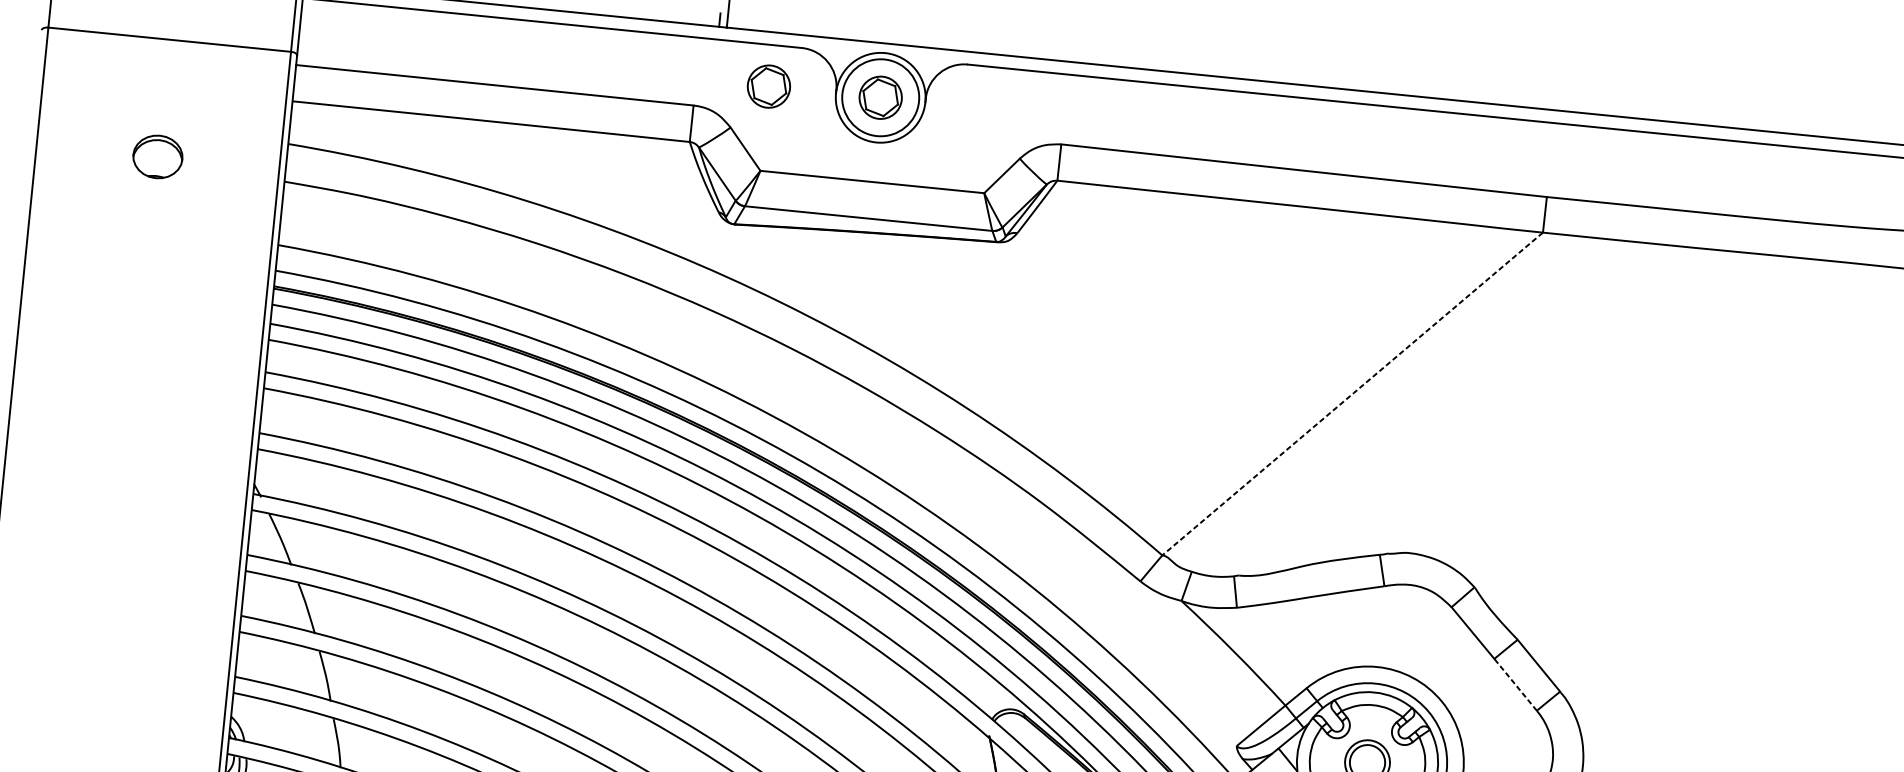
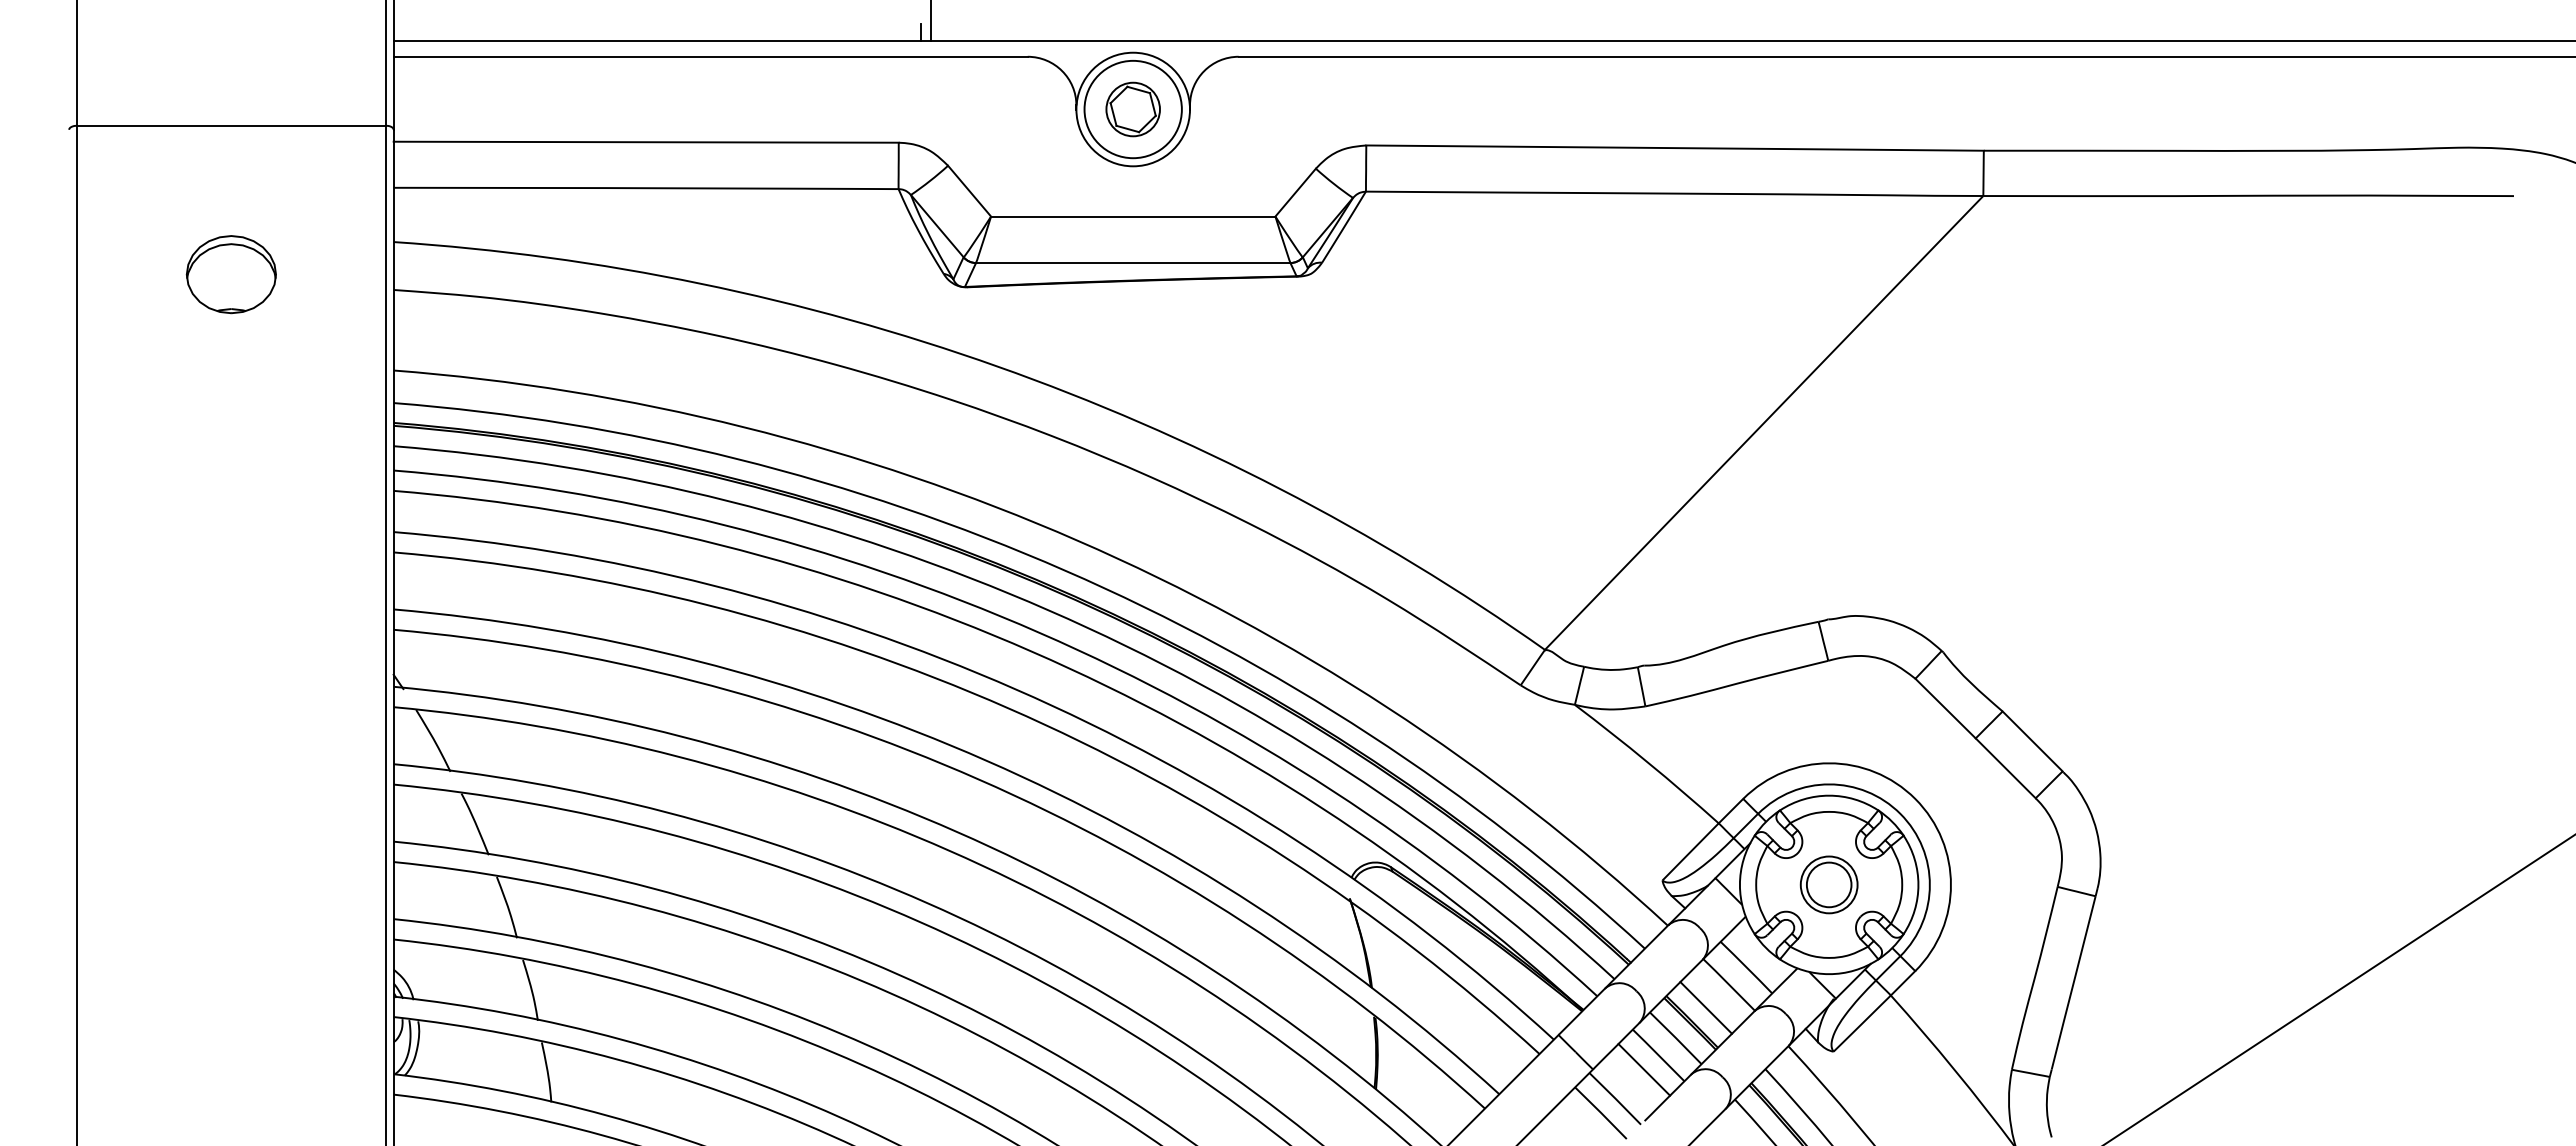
part: (768, 86) -> (990, 109), removed
part: (157, 156) -> (230, 274), size x1.43
line: (1352, 393) -> (1764, 422), dashed -> solid
line: (1515, 684) -> (2005, 767), dashed -> solid

